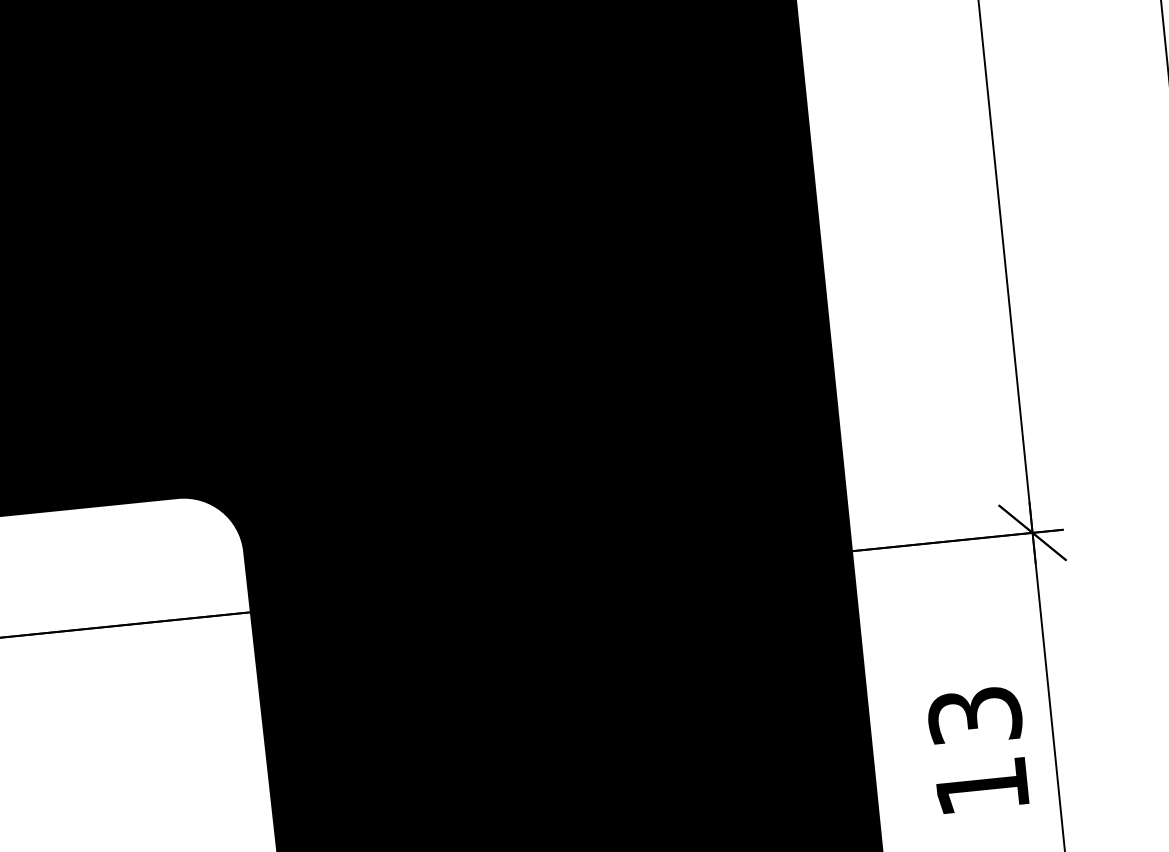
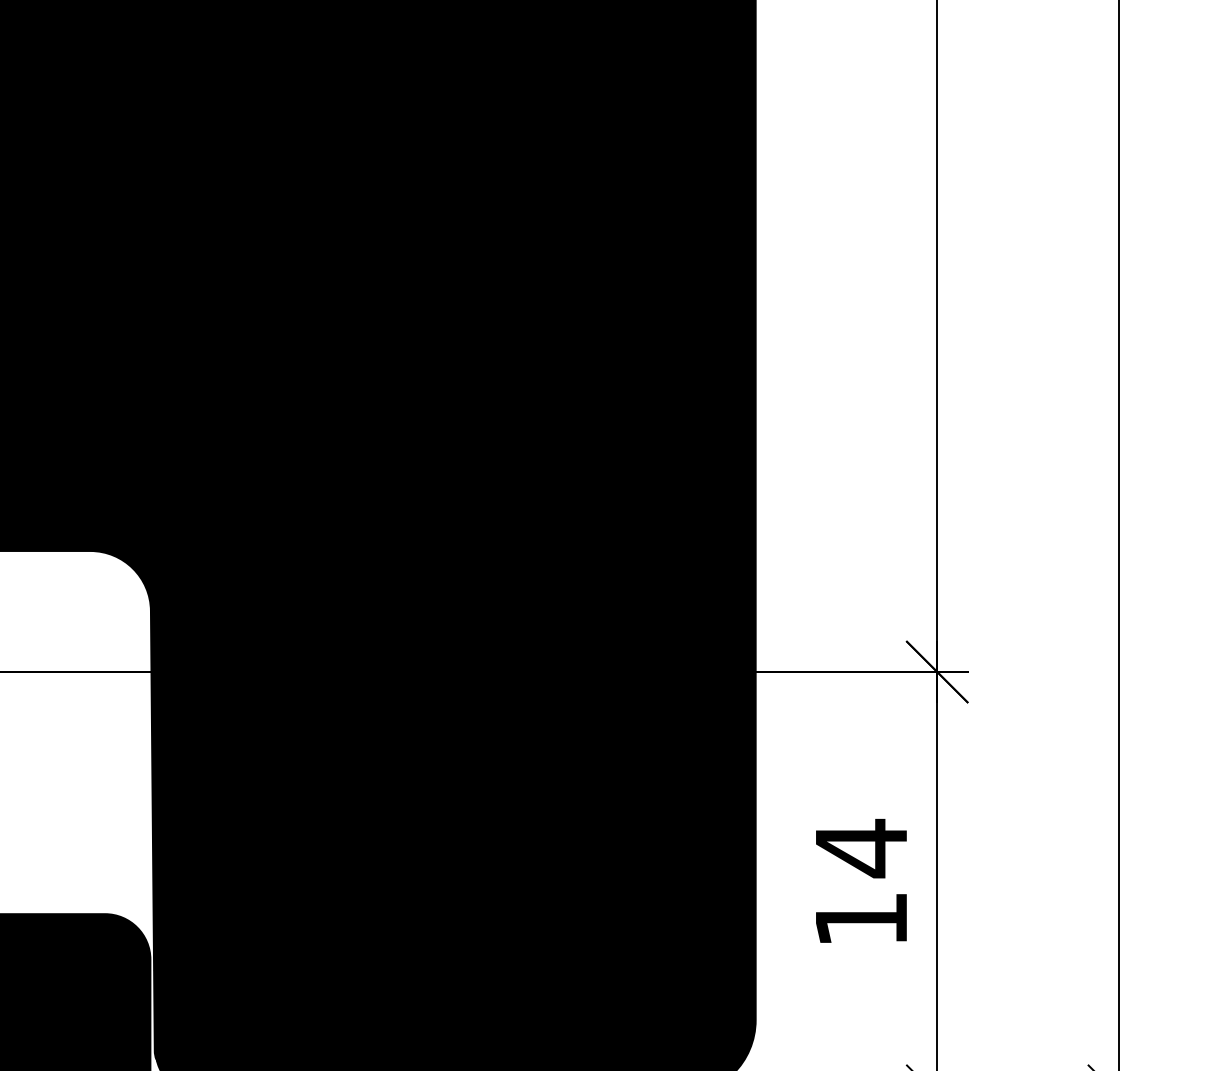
text: (975, 716) -> (861, 848), 13 -> 14

